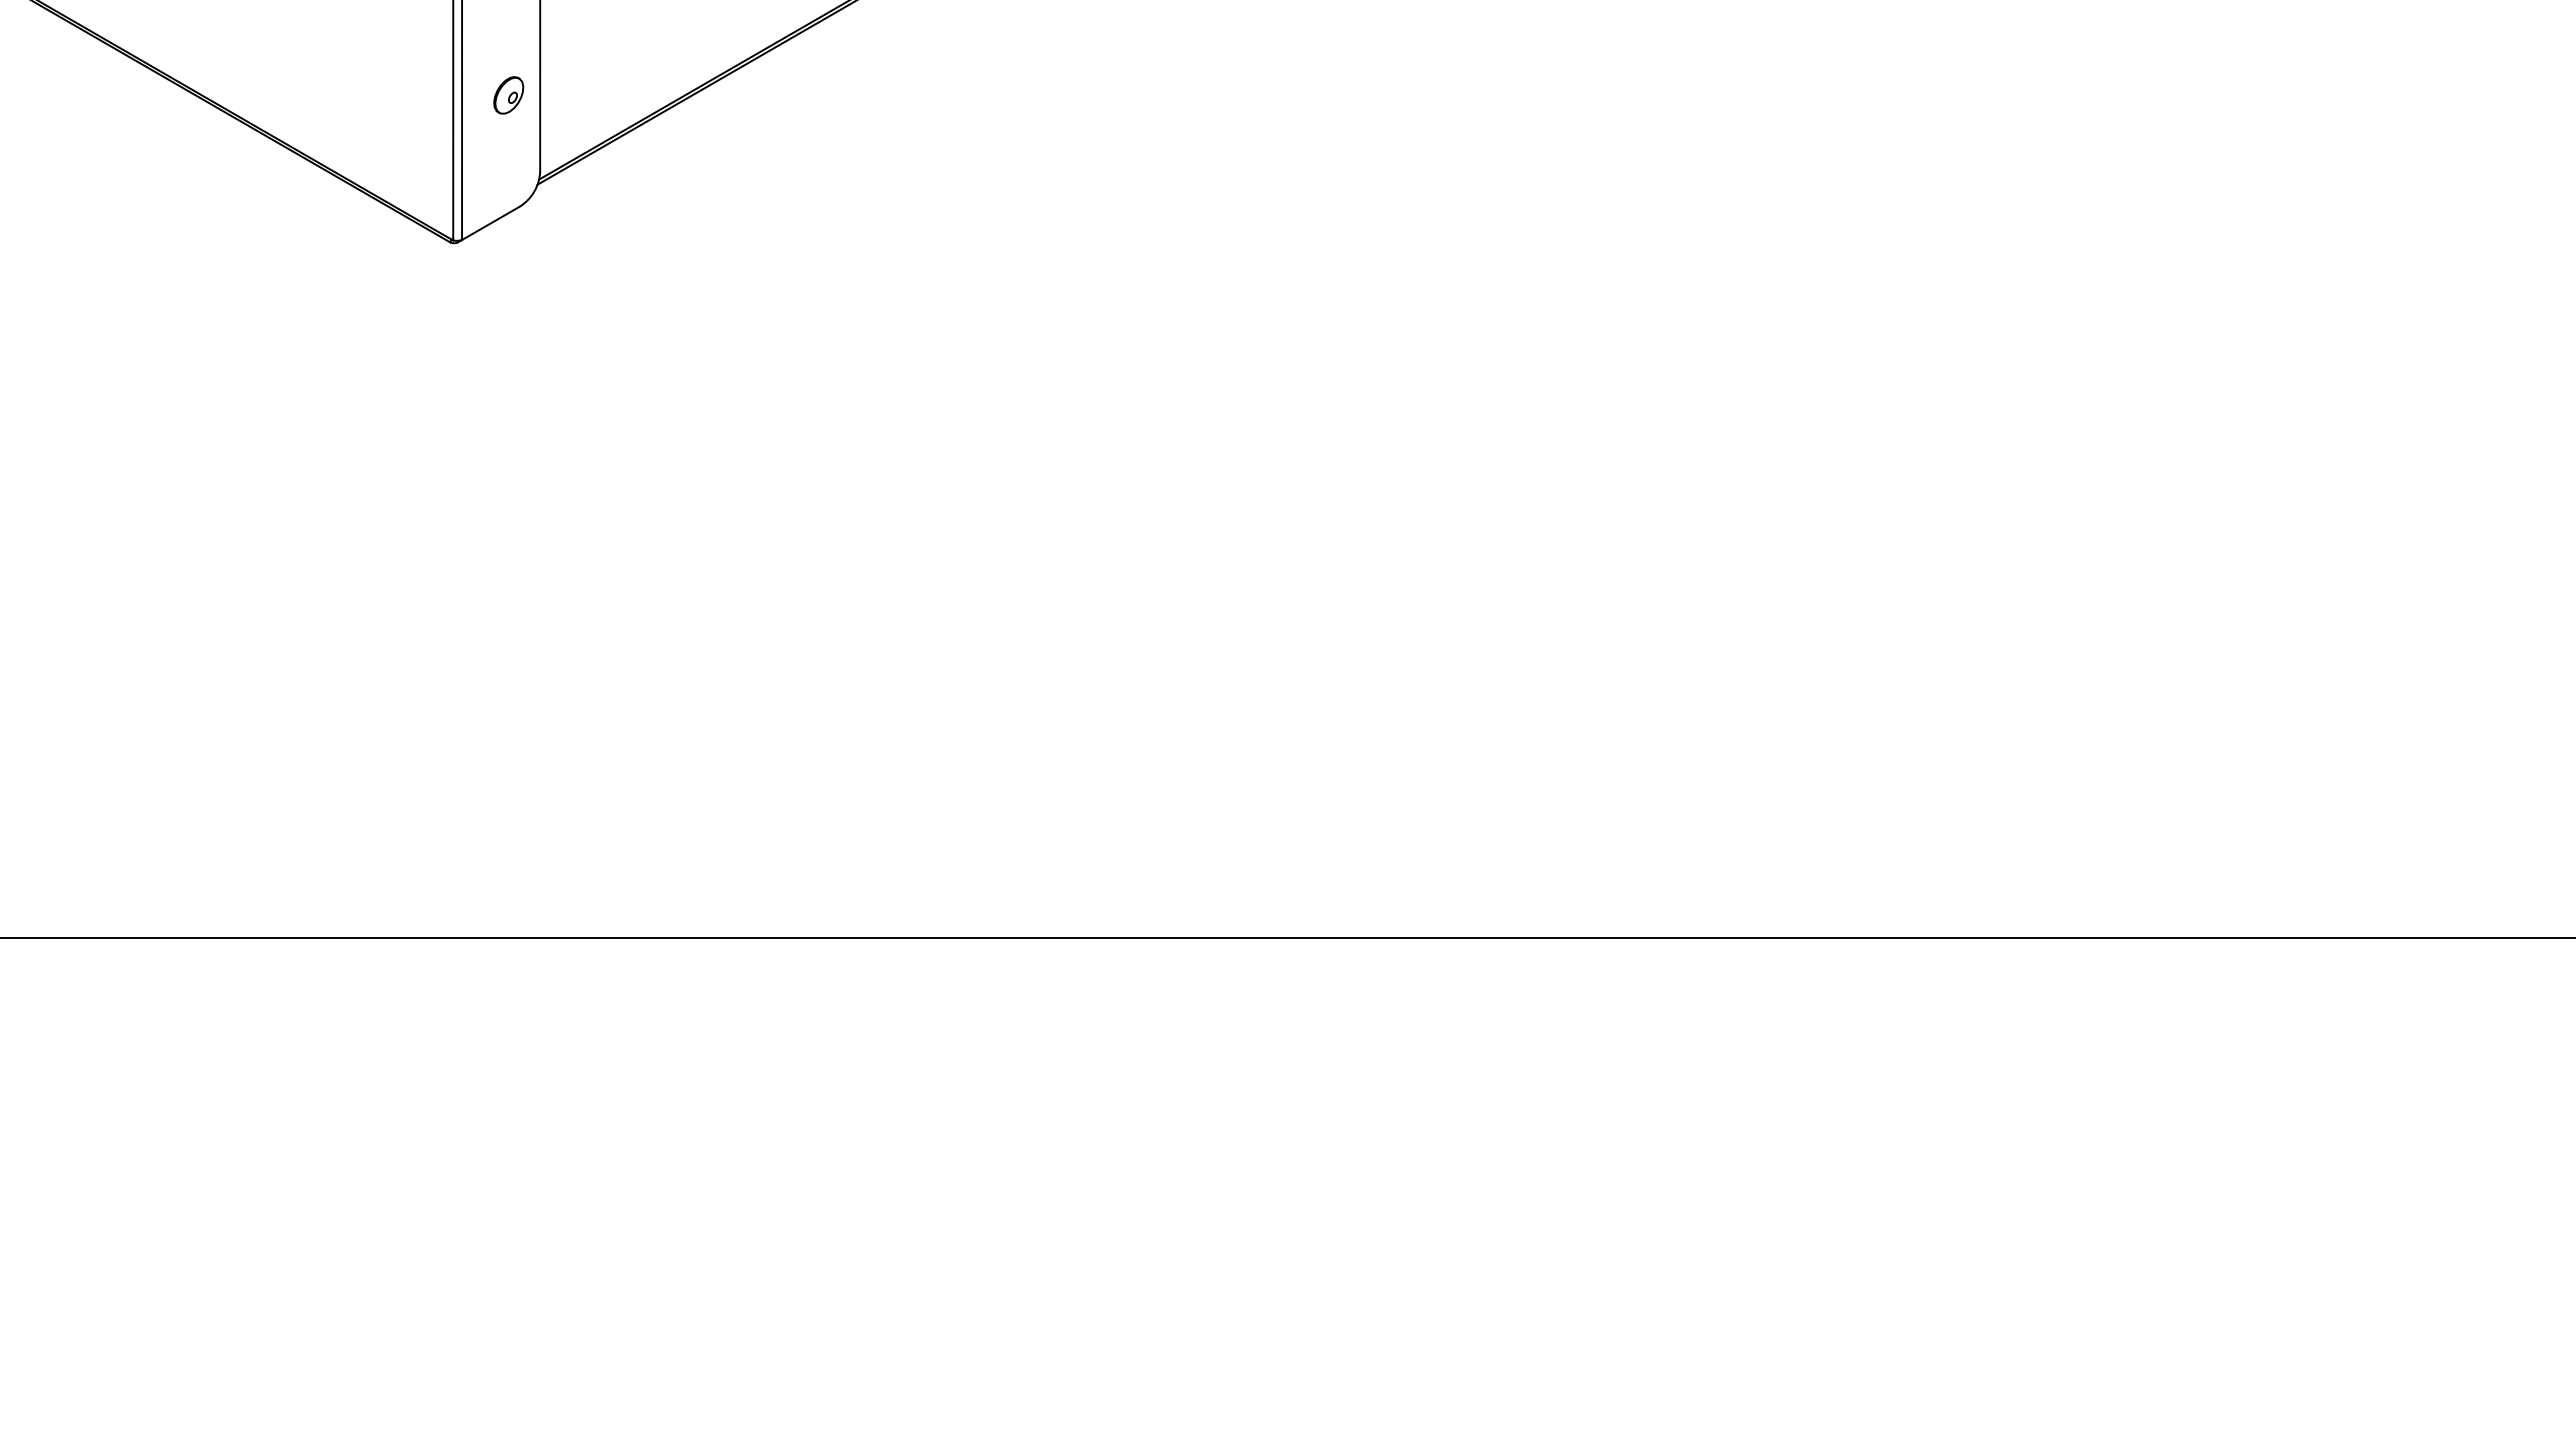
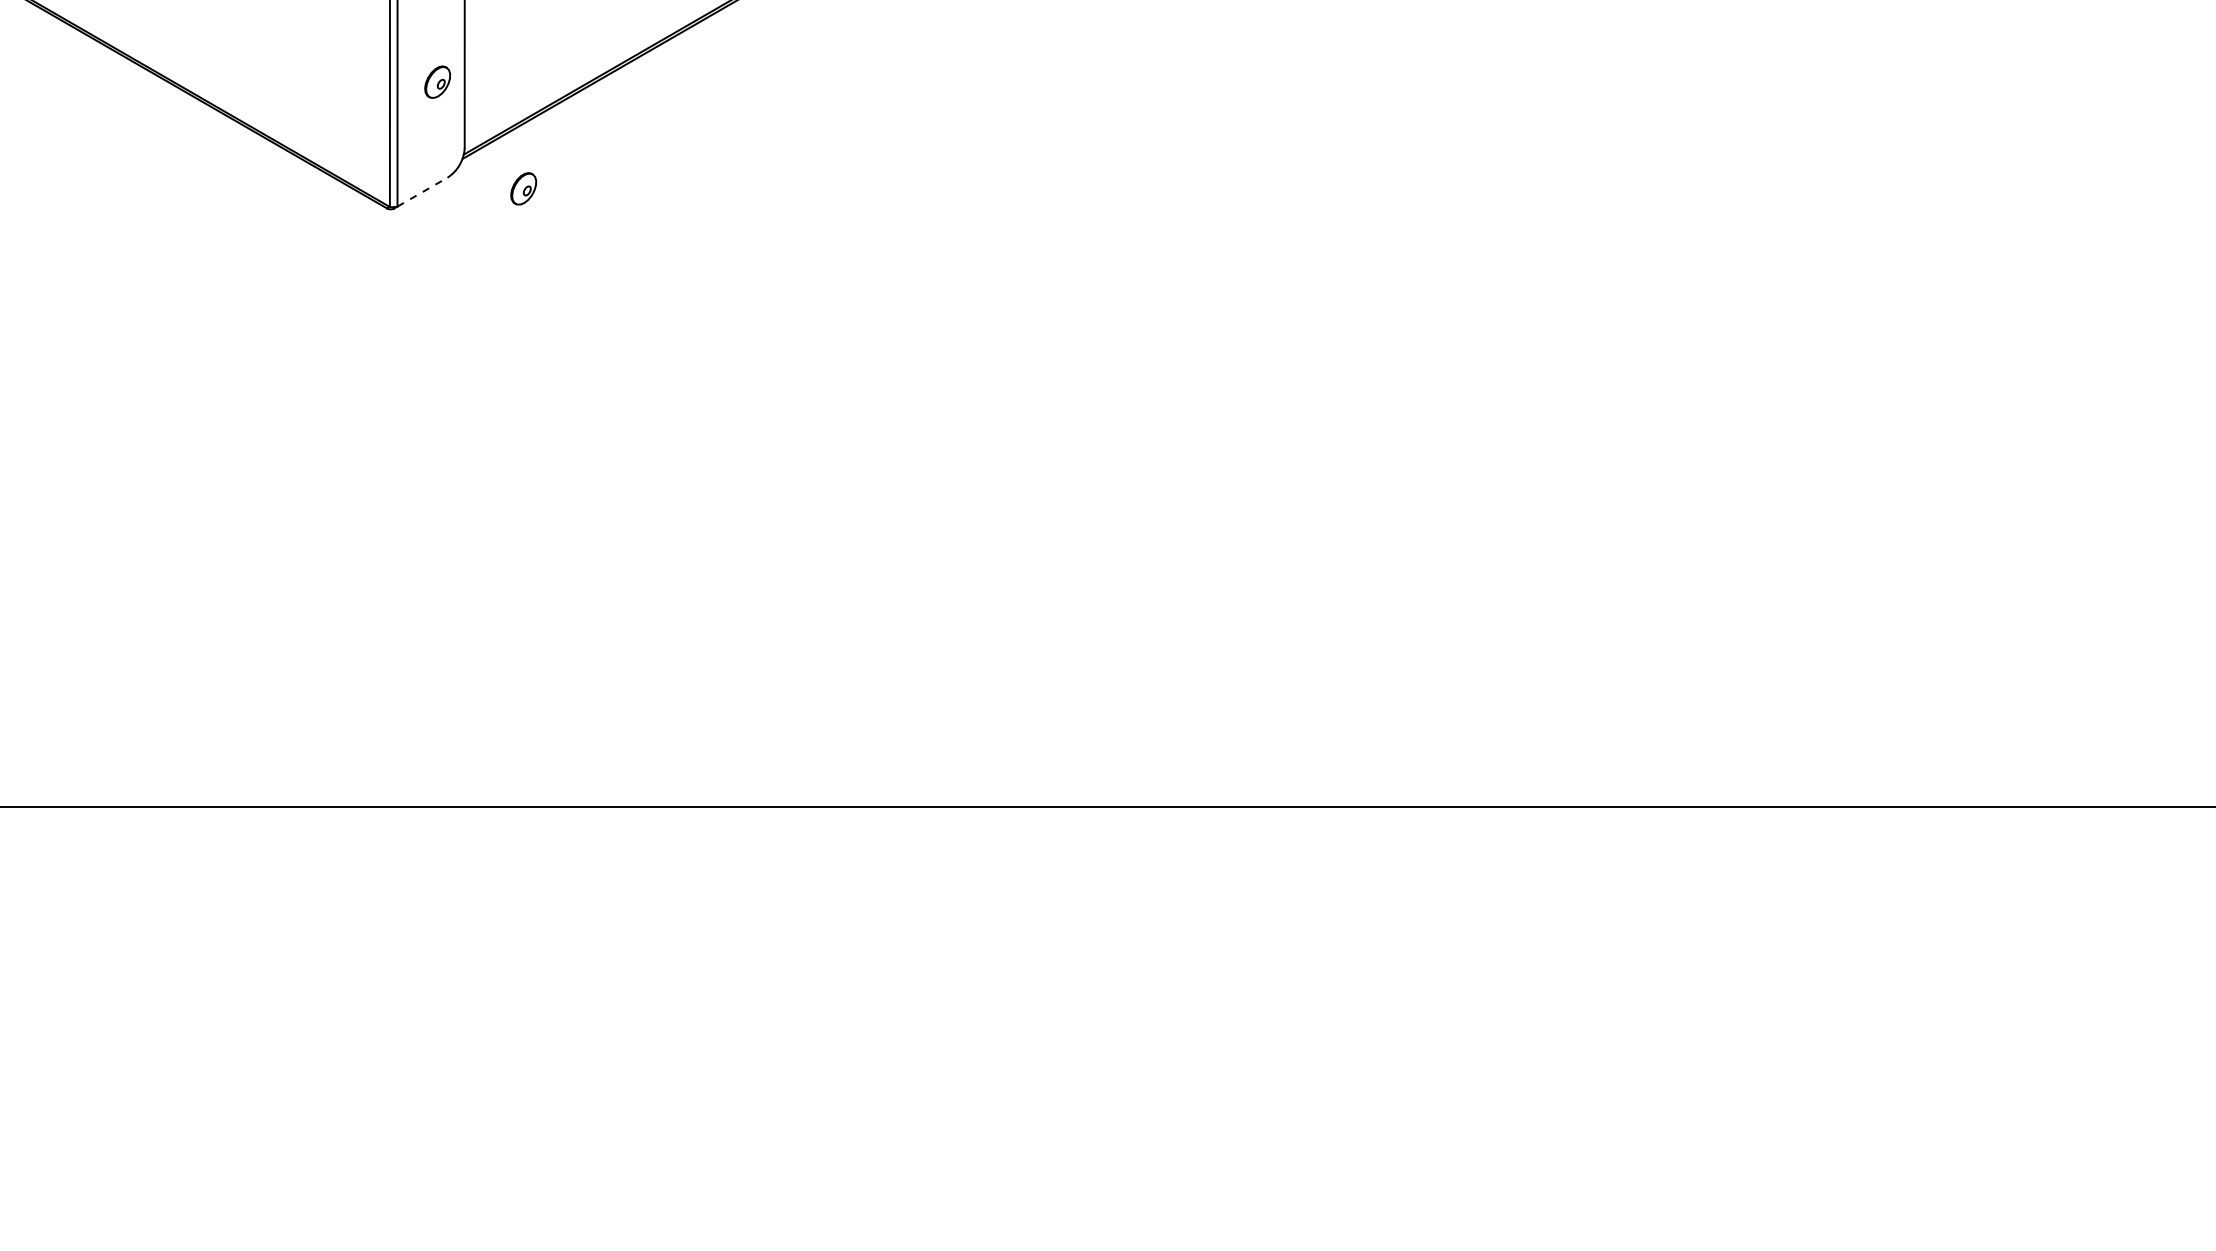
part: (608, 219) -> (523, 188), added
line: (491, 223) -> (422, 192), solid -> dashed

